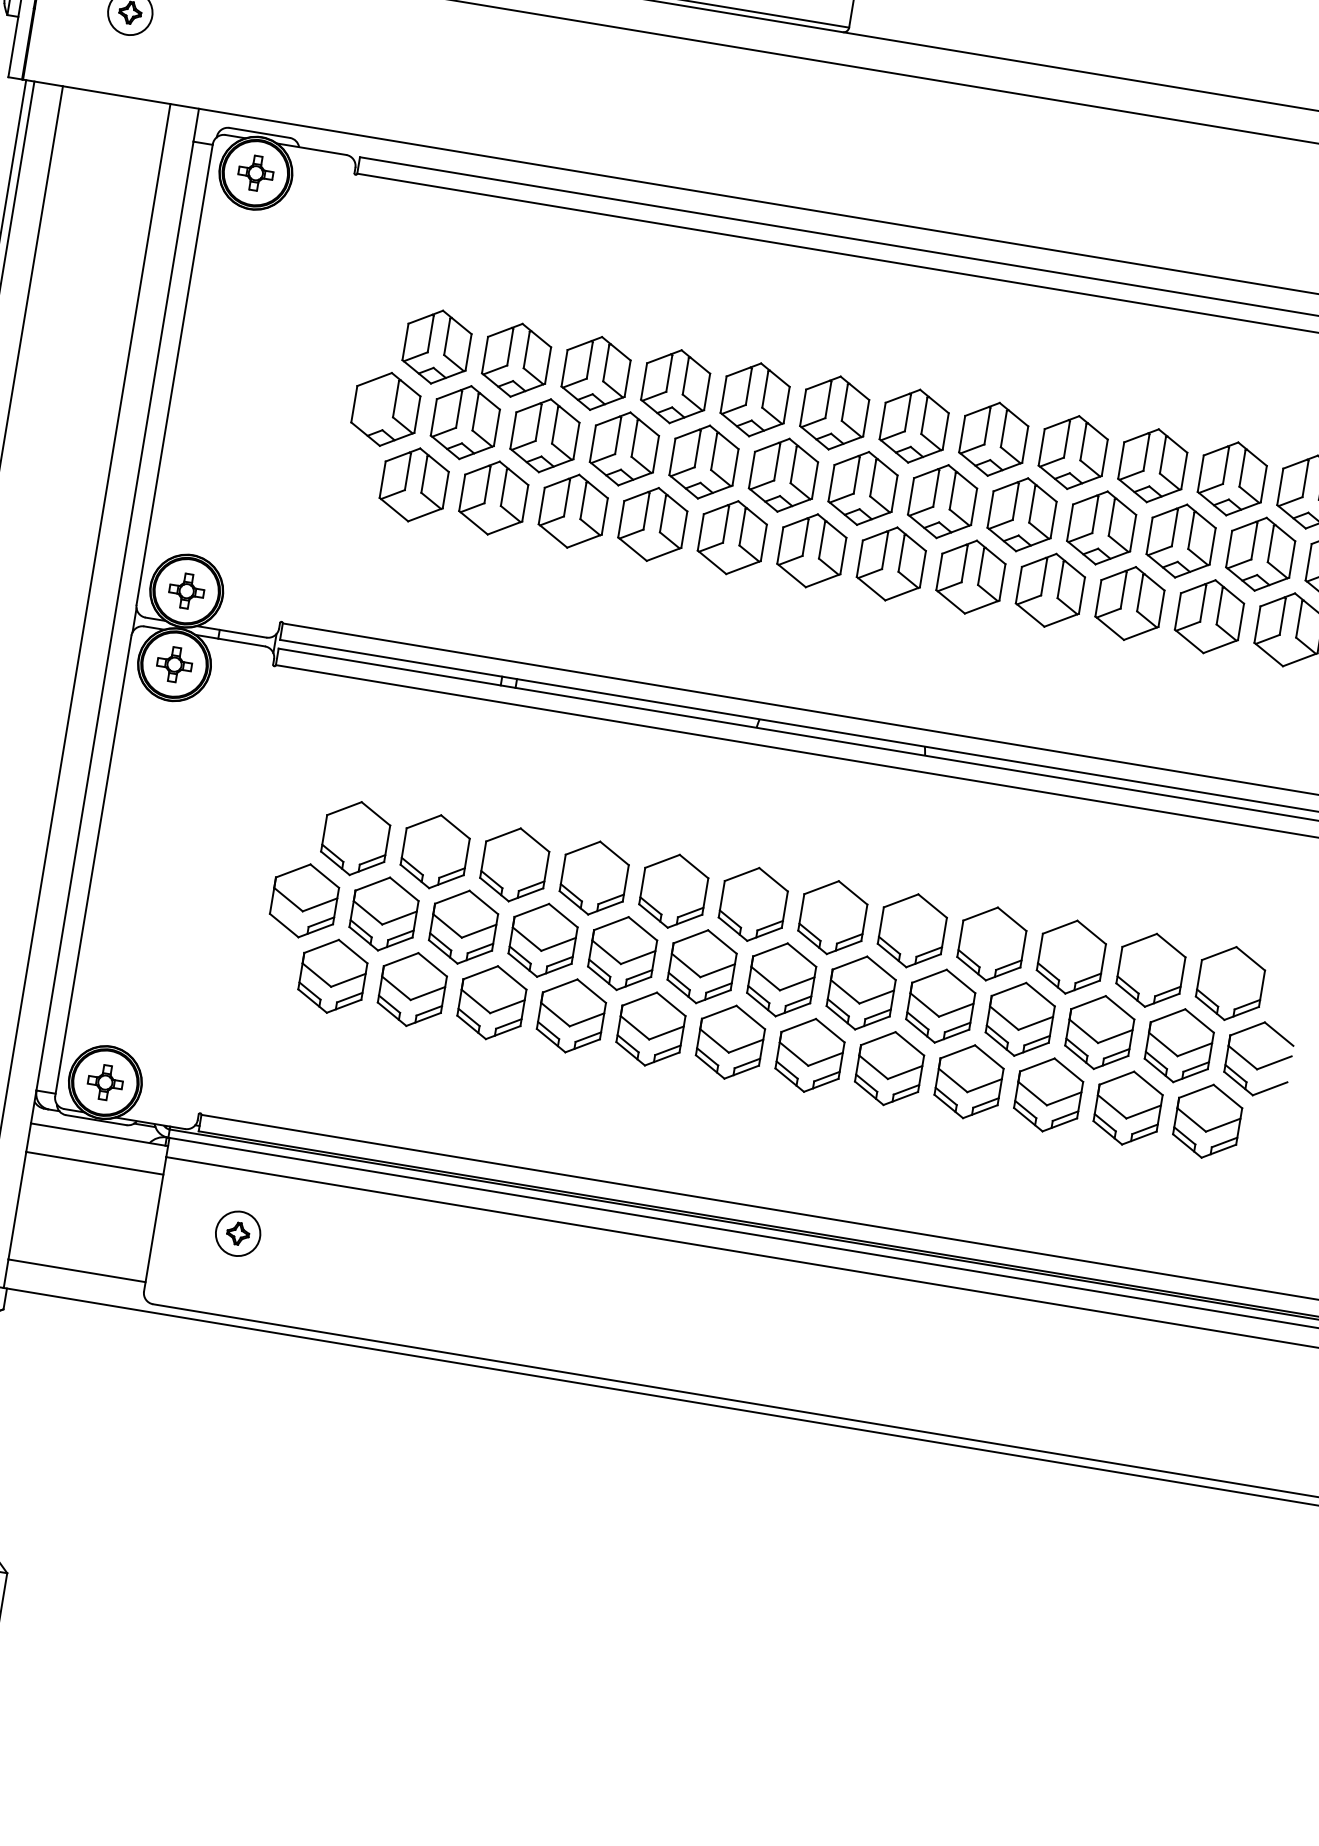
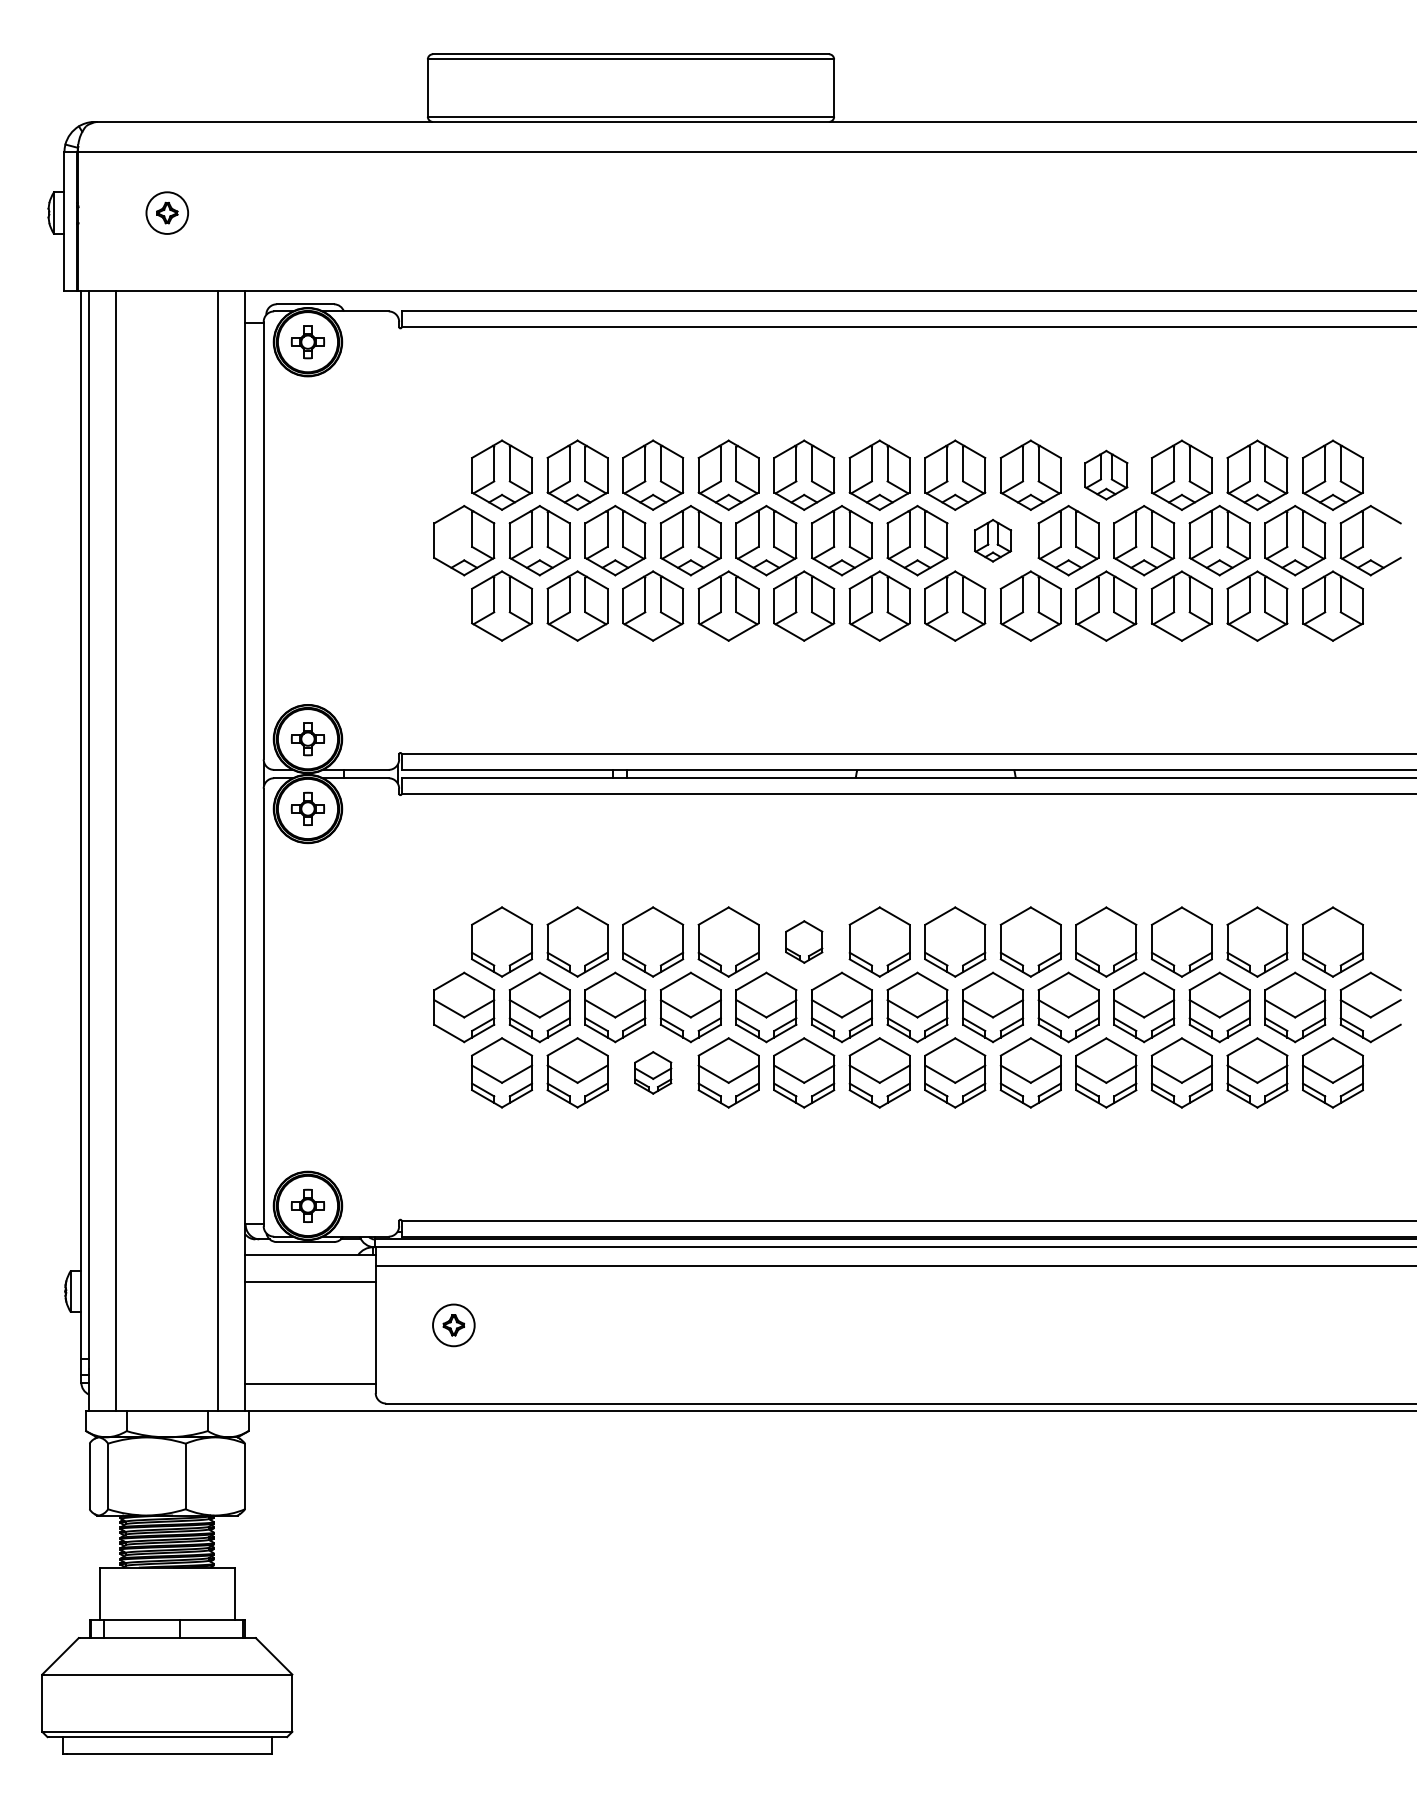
part: (1073, 451) -> (1106, 474), size x0.7
part: (941, 501) -> (992, 540), size x0.6
part: (674, 890) -> (804, 941), size x0.6
part: (492, 1002) -> (653, 1072), size x0.6

